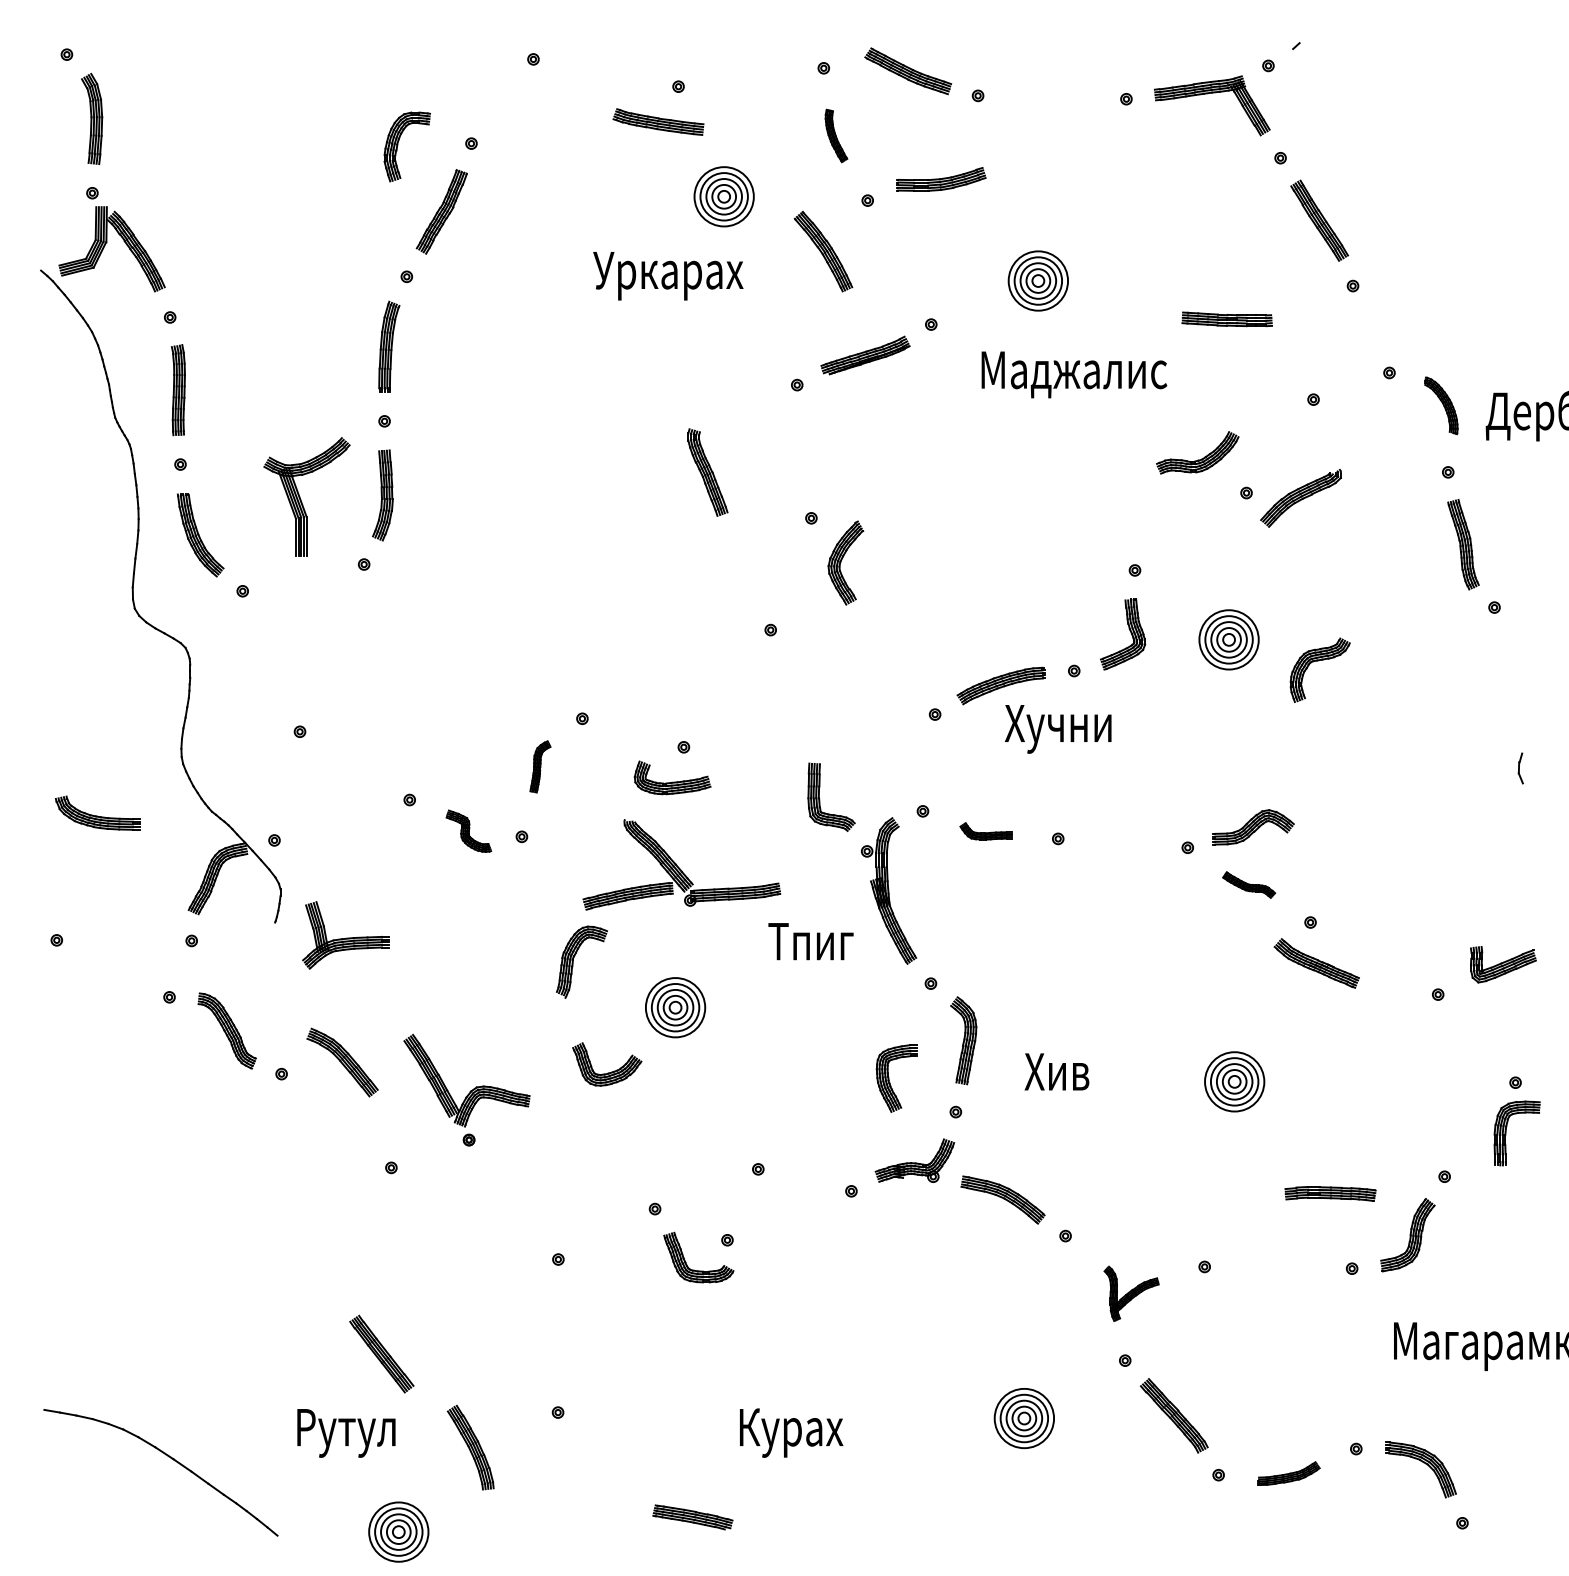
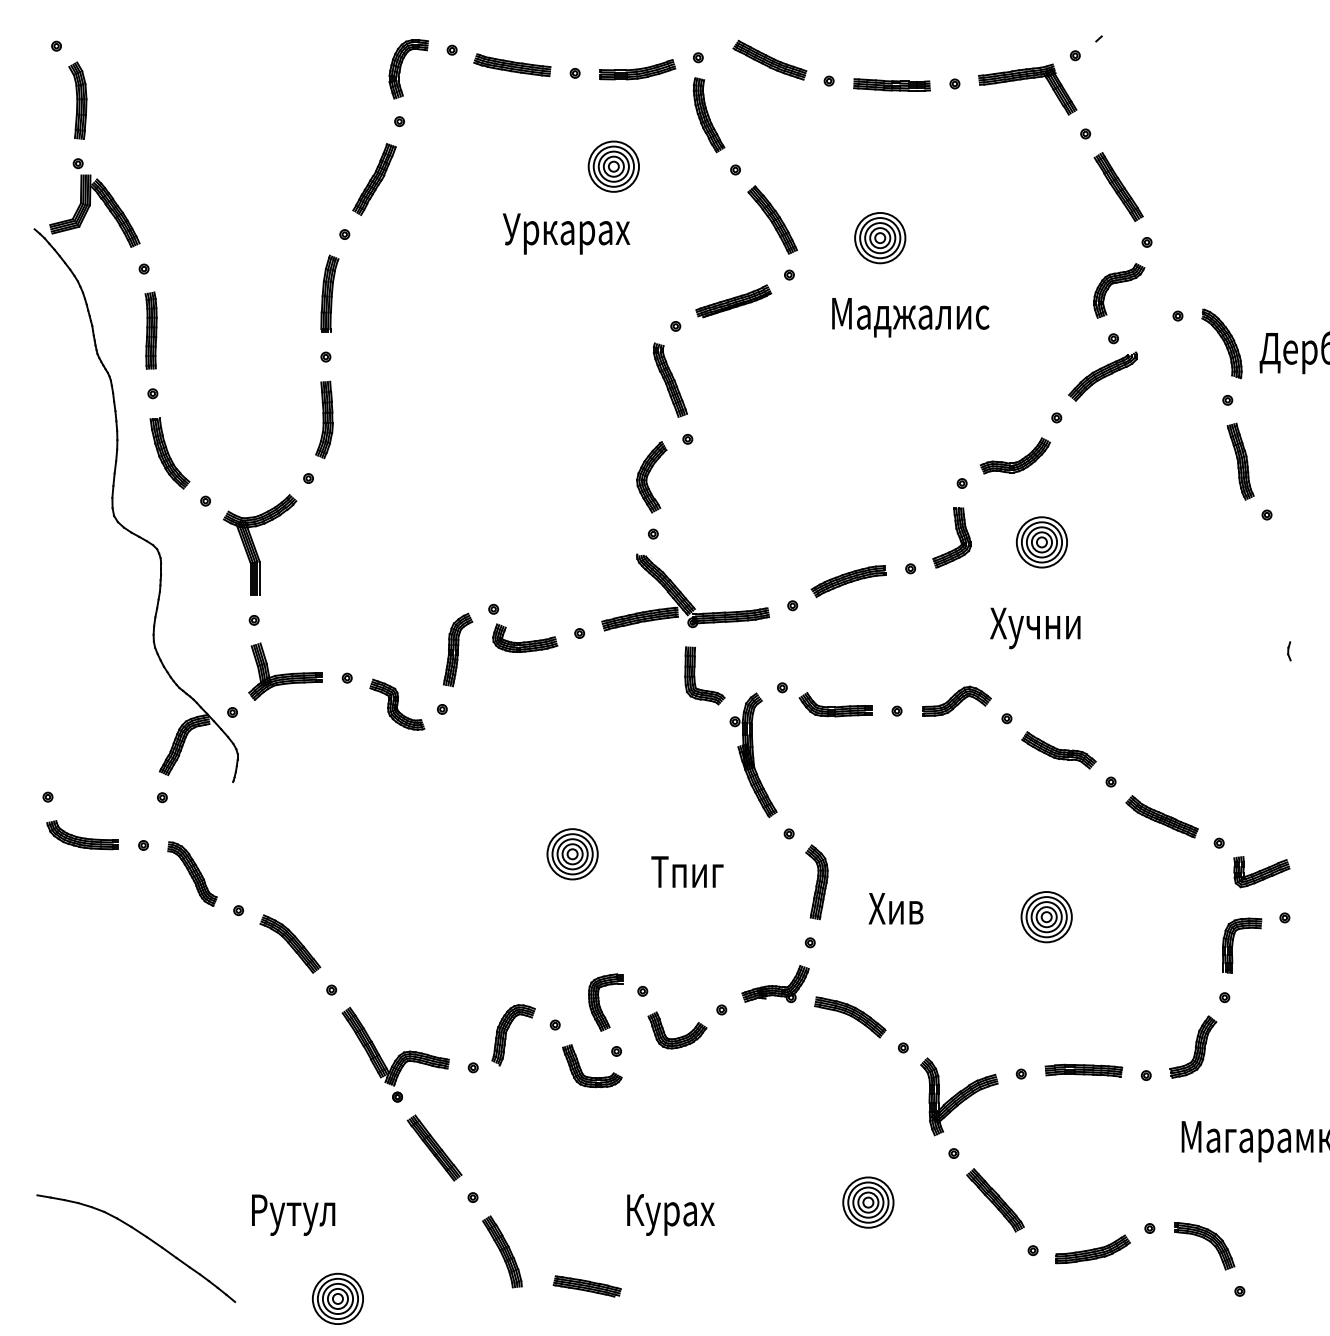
part: (658, 121) -> (512, 64), moved
part: (836, 135) -> (709, 114), size x1.67
part: (398, 145) -> (401, 68), moved
part: (941, 179) -> (637, 69), moved
part: (823, 251) -> (772, 219), moved
part: (1226, 319) -> (891, 85), moved
part: (1441, 405) -> (1222, 343), size x1.43
part: (1197, 459) -> (1015, 461), moved
part: (707, 472) -> (670, 380), moved
part: (306, 496) -> (259, 544), moved
part: (1300, 498) -> (1102, 376), moved
part: (845, 562) -> (651, 476), moved
part: (1318, 661) -> (1117, 283), moved
text: (1058, 729) -> (1035, 628), moved
part: (540, 766) -> (458, 649), size x1.67
part: (1520, 767) -> (1289, 650), size x0.71
part: (672, 777) -> (525, 637), moved
part: (97, 812) -> (82, 834), moved
part: (1253, 827) -> (956, 701), moved
part: (468, 830) -> (397, 704), size x1.43
part: (985, 831) -> (835, 704), size x1.67
part: (681, 864) -> (685, 592), moved
part: (1248, 884) -> (1058, 749), size x1.67
part: (345, 935) -> (285, 671), moved
text: (810, 941) -> (687, 871), moved
part: (575, 956) -> (508, 1030), moved
part: (1316, 963) -> (1161, 816), moved
part: (1503, 964) -> (1261, 871), moved
part: (342, 1062) -> (290, 943), moved
part: (607, 1072) -> (677, 1037), moved
part: (889, 1078) -> (599, 1002), moved
part: (466, 1089) -> (395, 1054), moved
part: (1506, 1133) -> (1233, 945), moved
part: (1330, 1193) -> (1083, 1070), moved
part: (1131, 1293) -> (959, 1096), size x1.67
part: (381, 1353) -> (434, 1147), moved
part: (470, 1447) -> (502, 1251), moved
part: (1288, 1473) -> (1092, 1249), size x1.43

